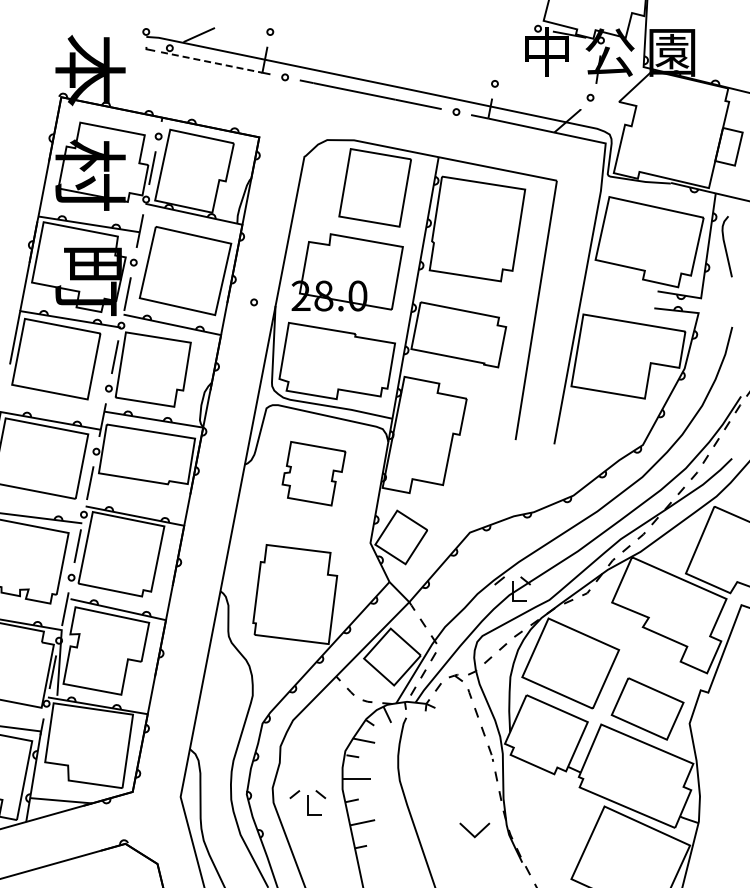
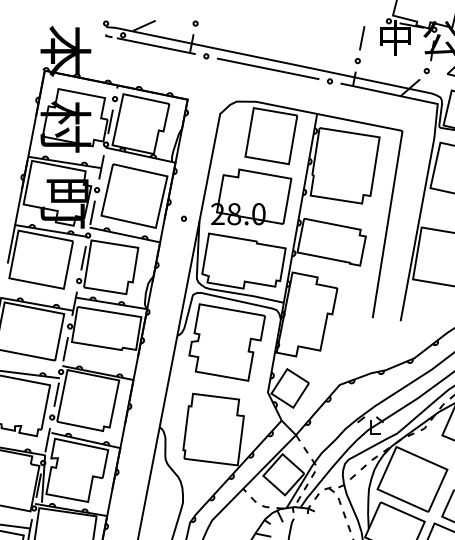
line: (500, 52) -> (361, 38), added
line: (211, 62) -> (153, 45), dashed -> solid
part: (313, 473) -> (226, 342), size x1.67

